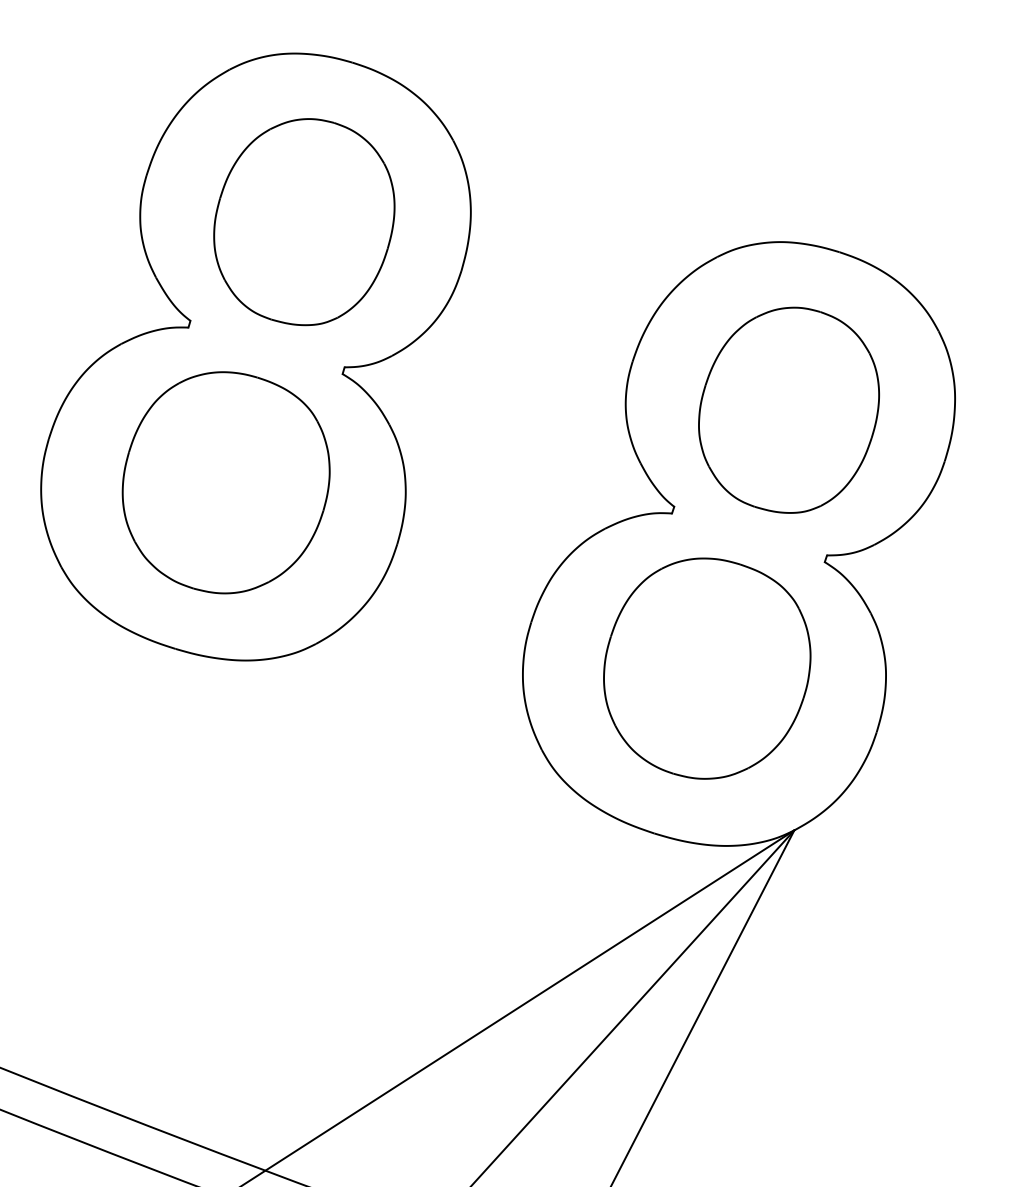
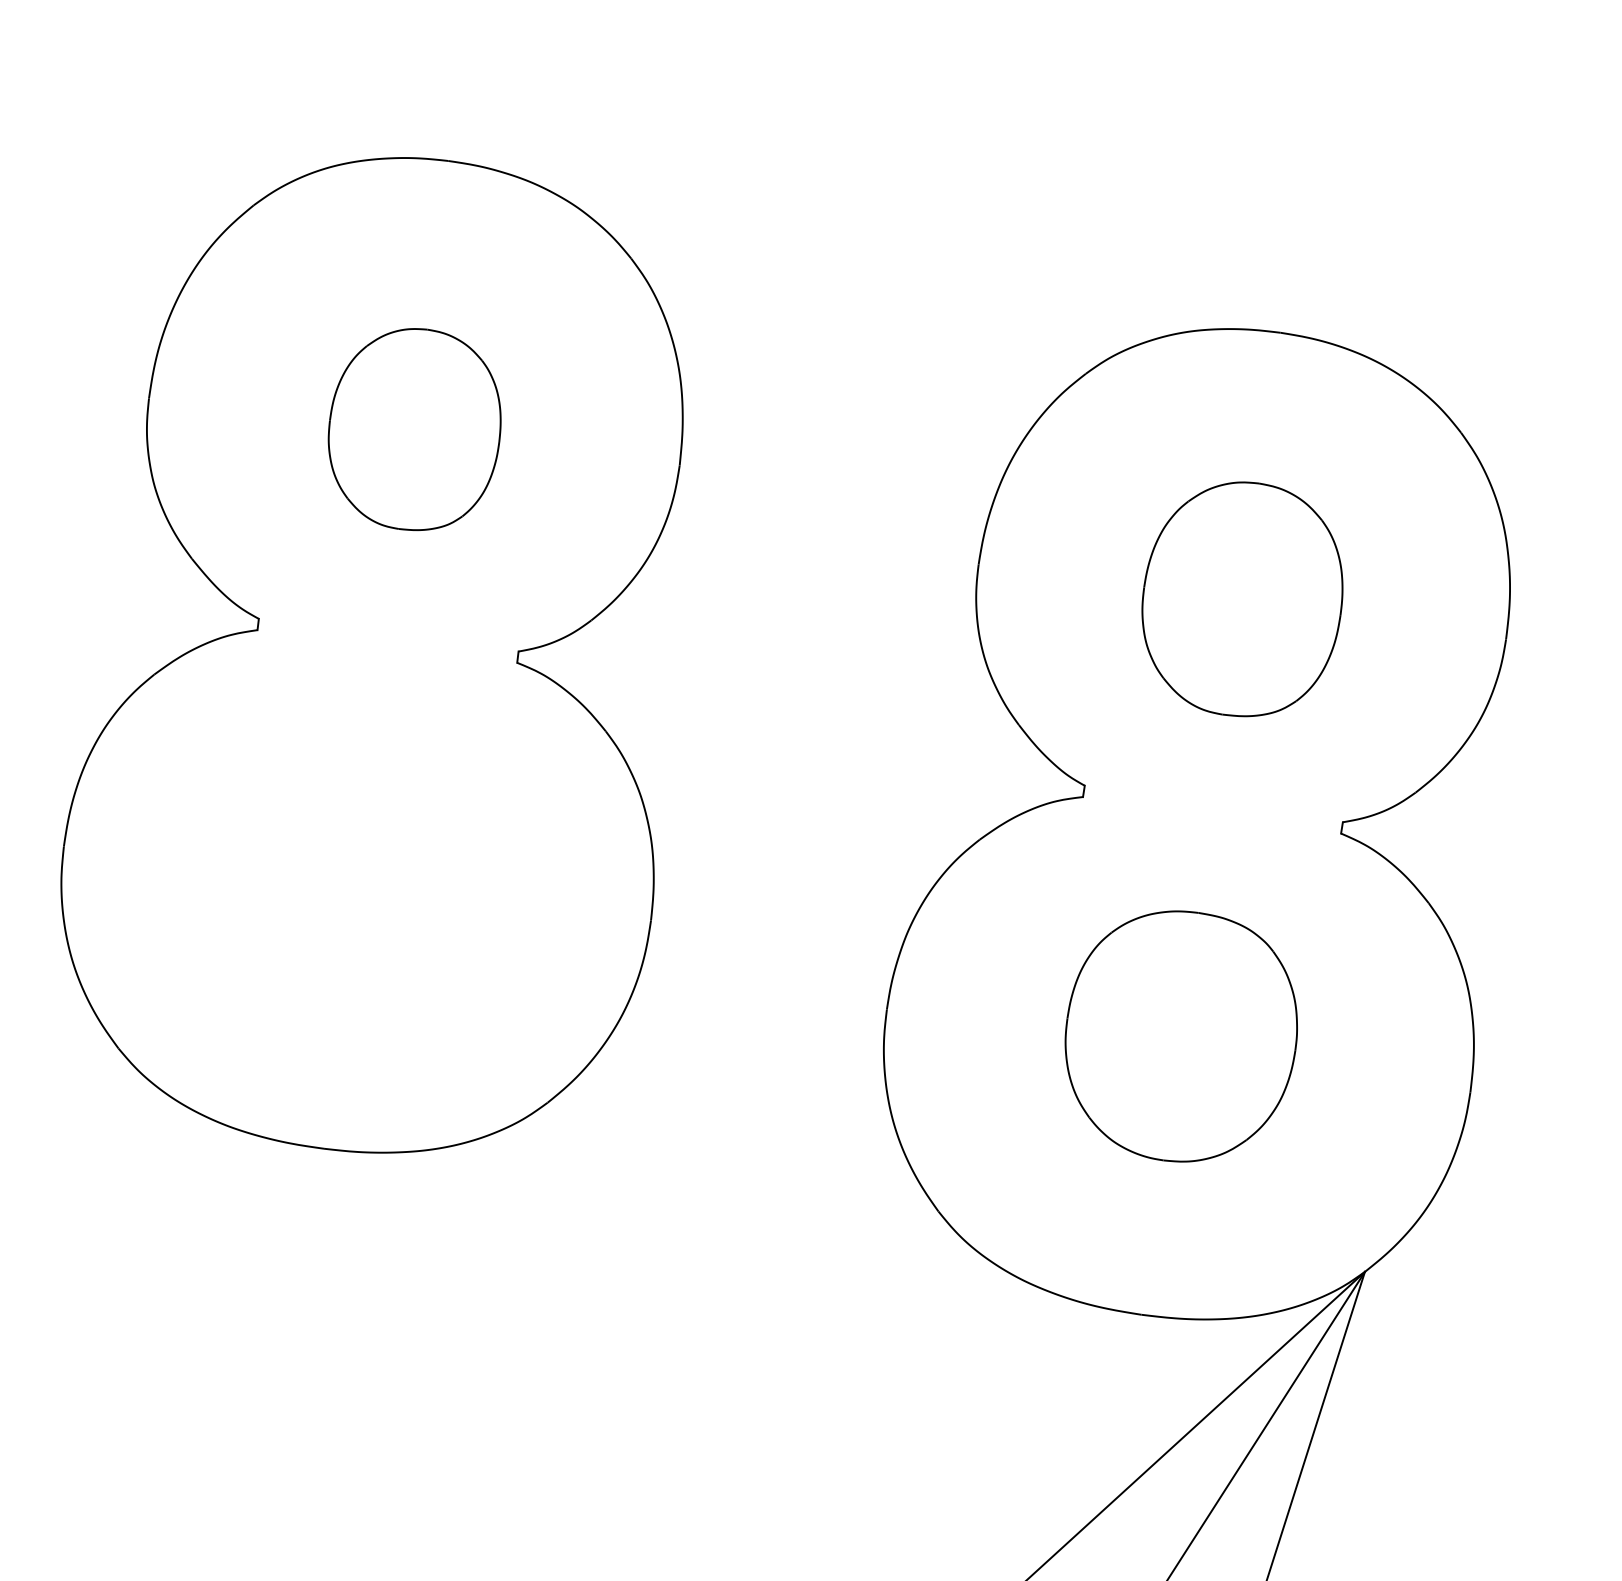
part: (304, 222) -> (414, 430), size x0.6
part: (788, 409) -> (1241, 598), size x0.7
part: (225, 482) -> (358, 868), removed
part: (707, 668) -> (1181, 1035), size x0.7

